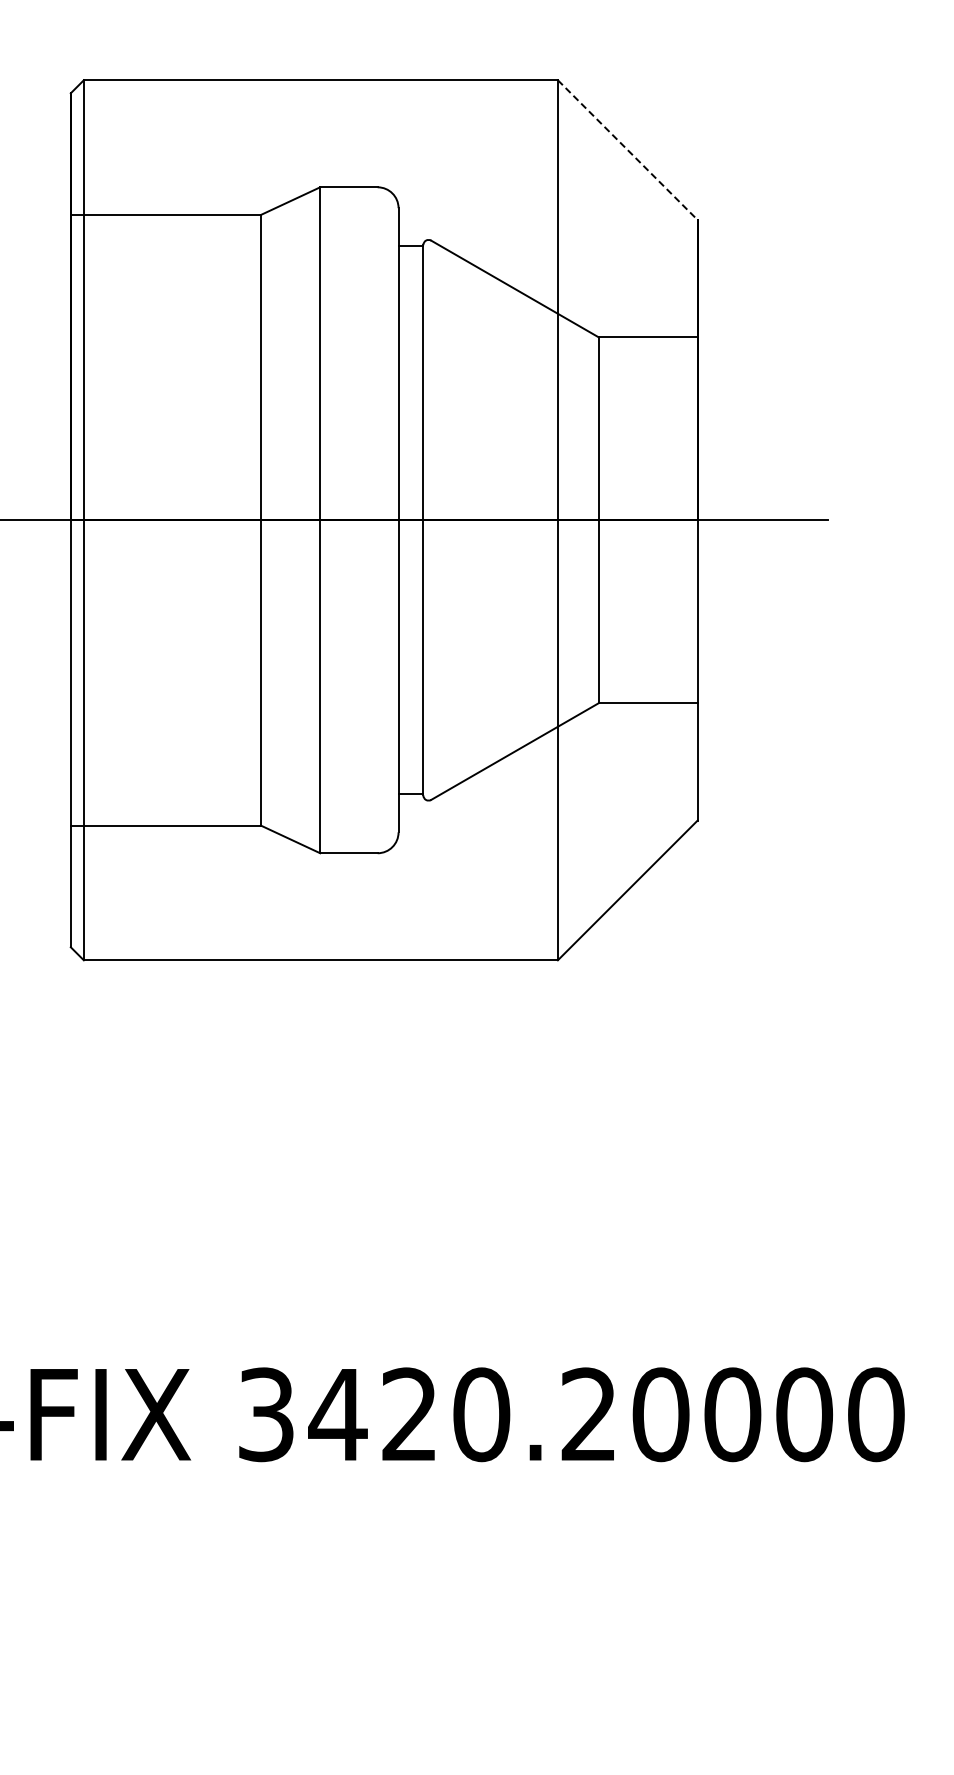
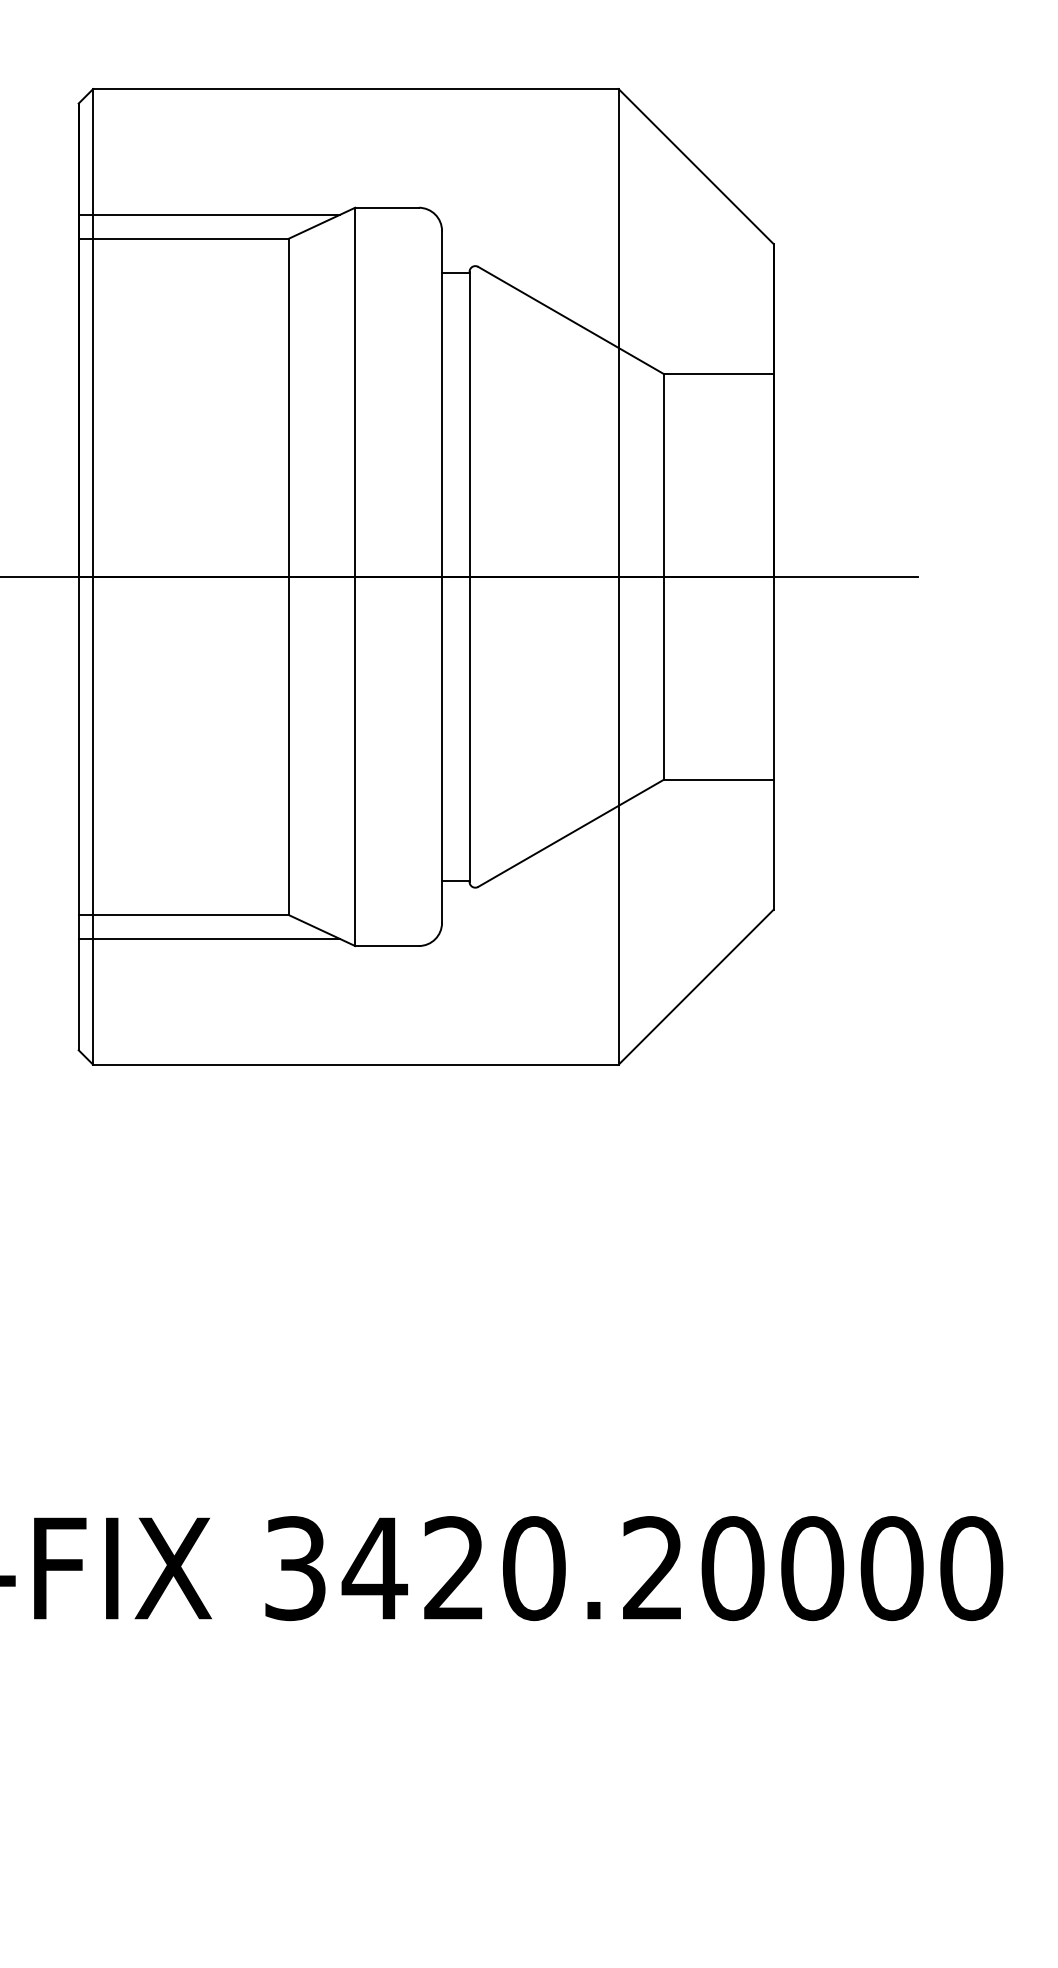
line: (627, 150) -> (695, 166), dashed -> solid
line: (188, 193) -> (209, 214), added
line: (188, 846) -> (209, 938), added

